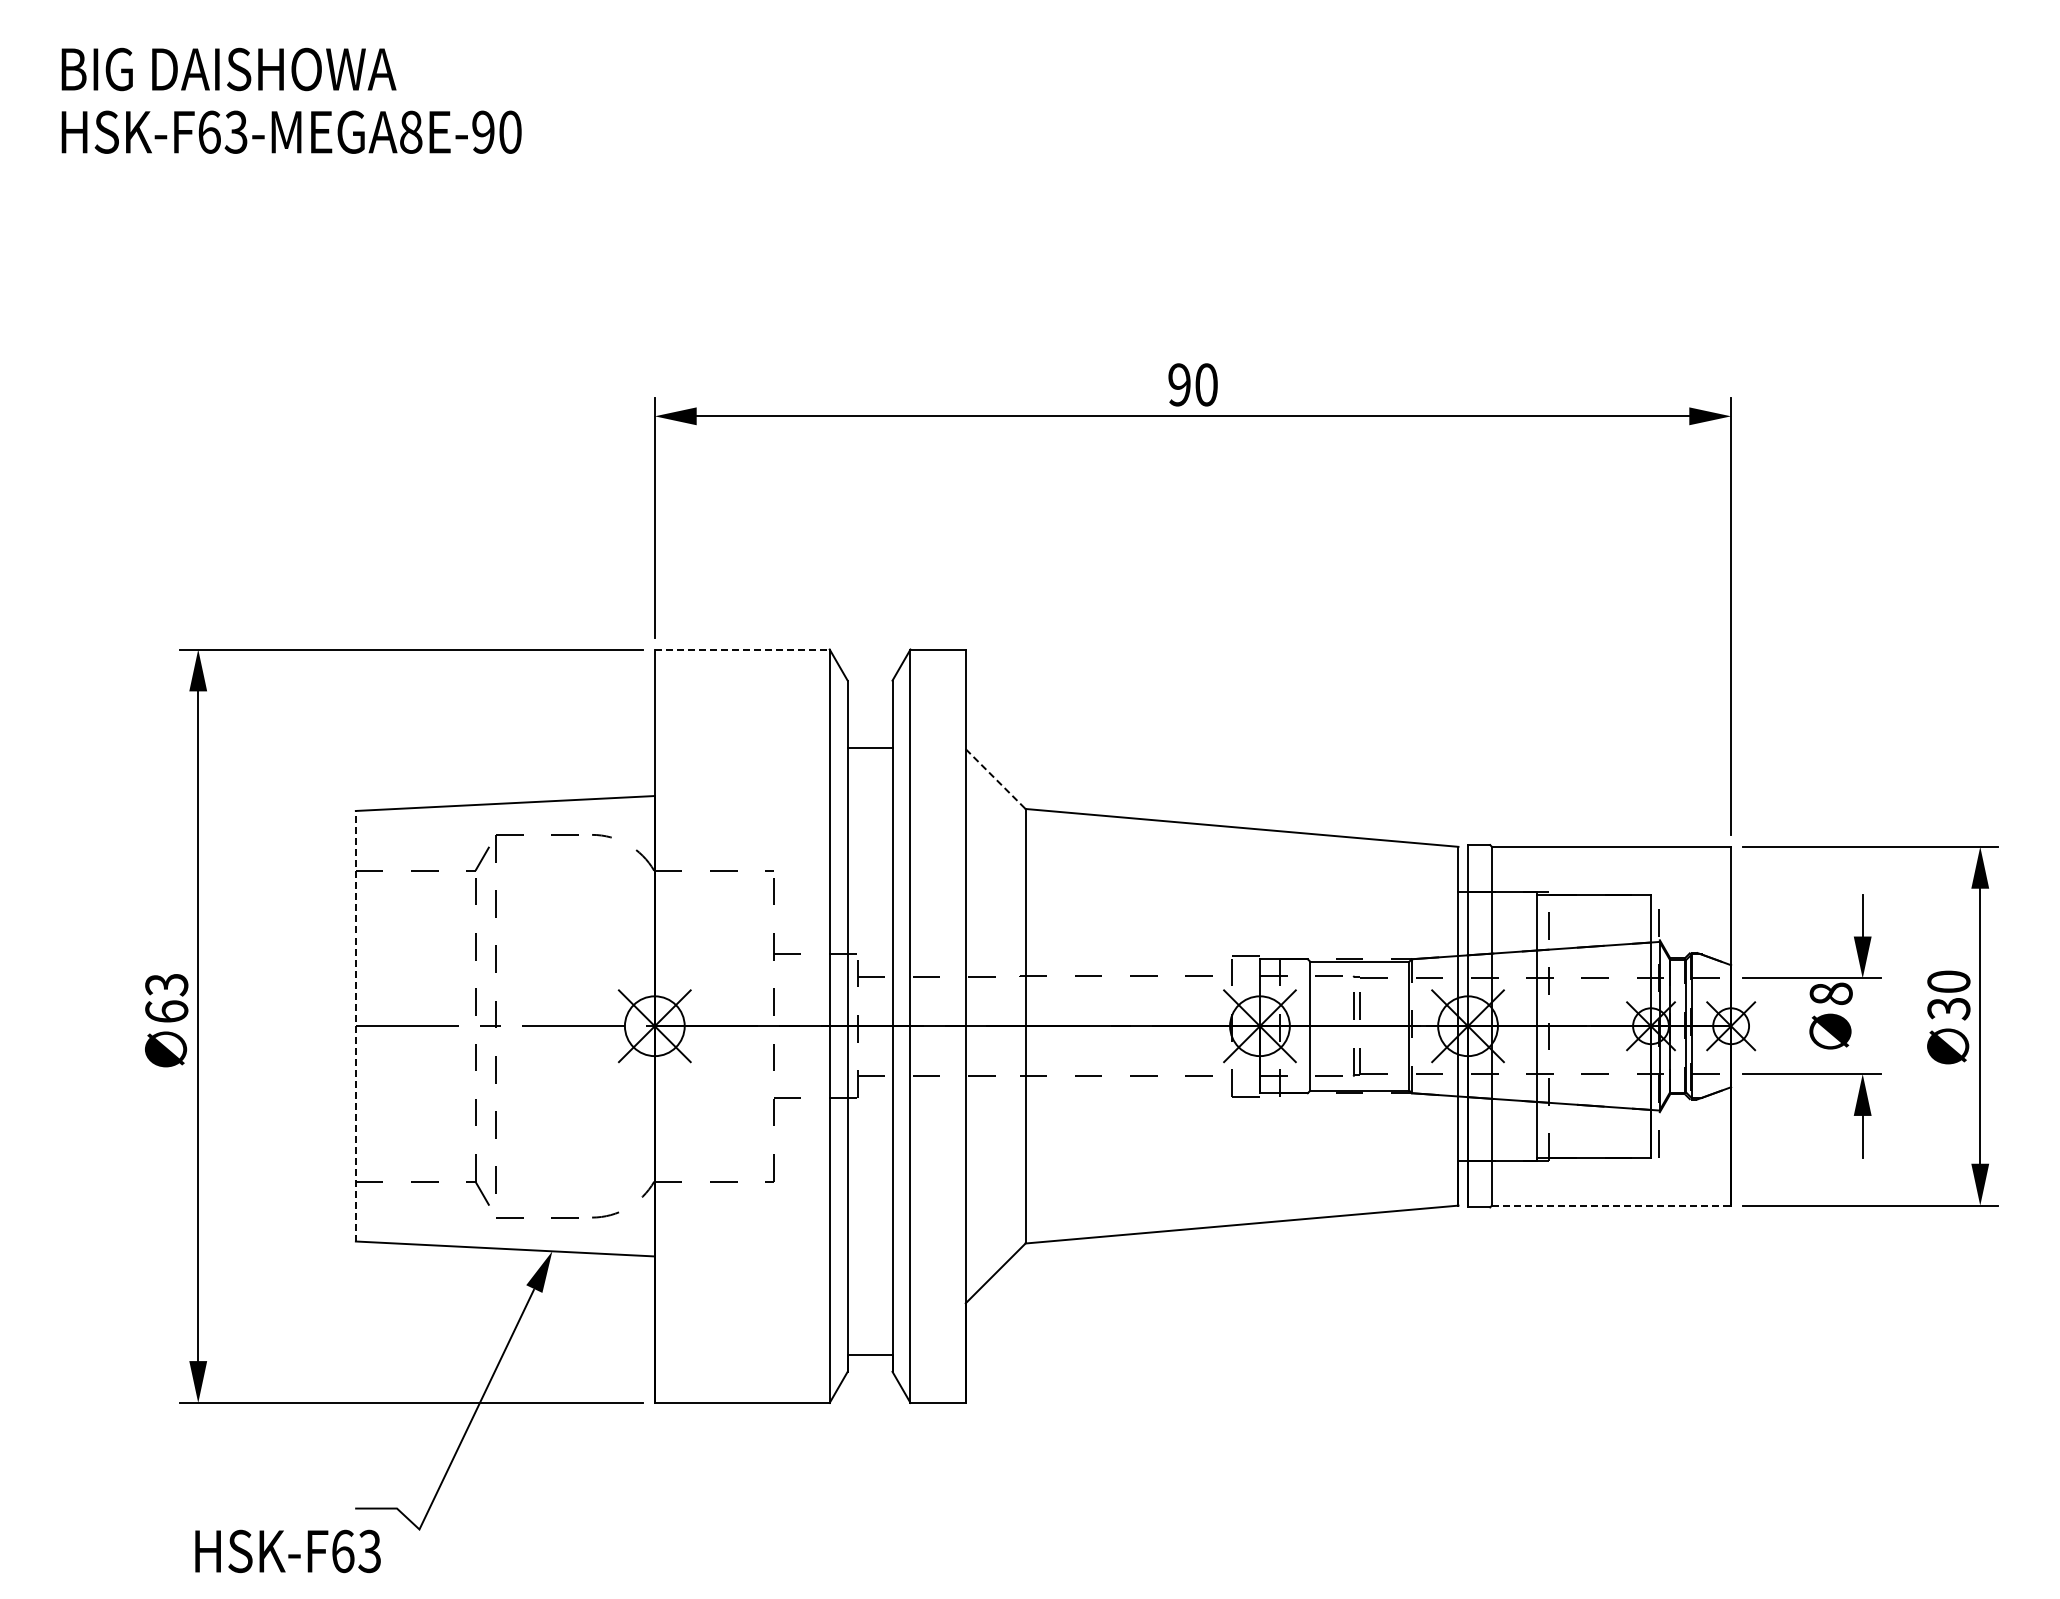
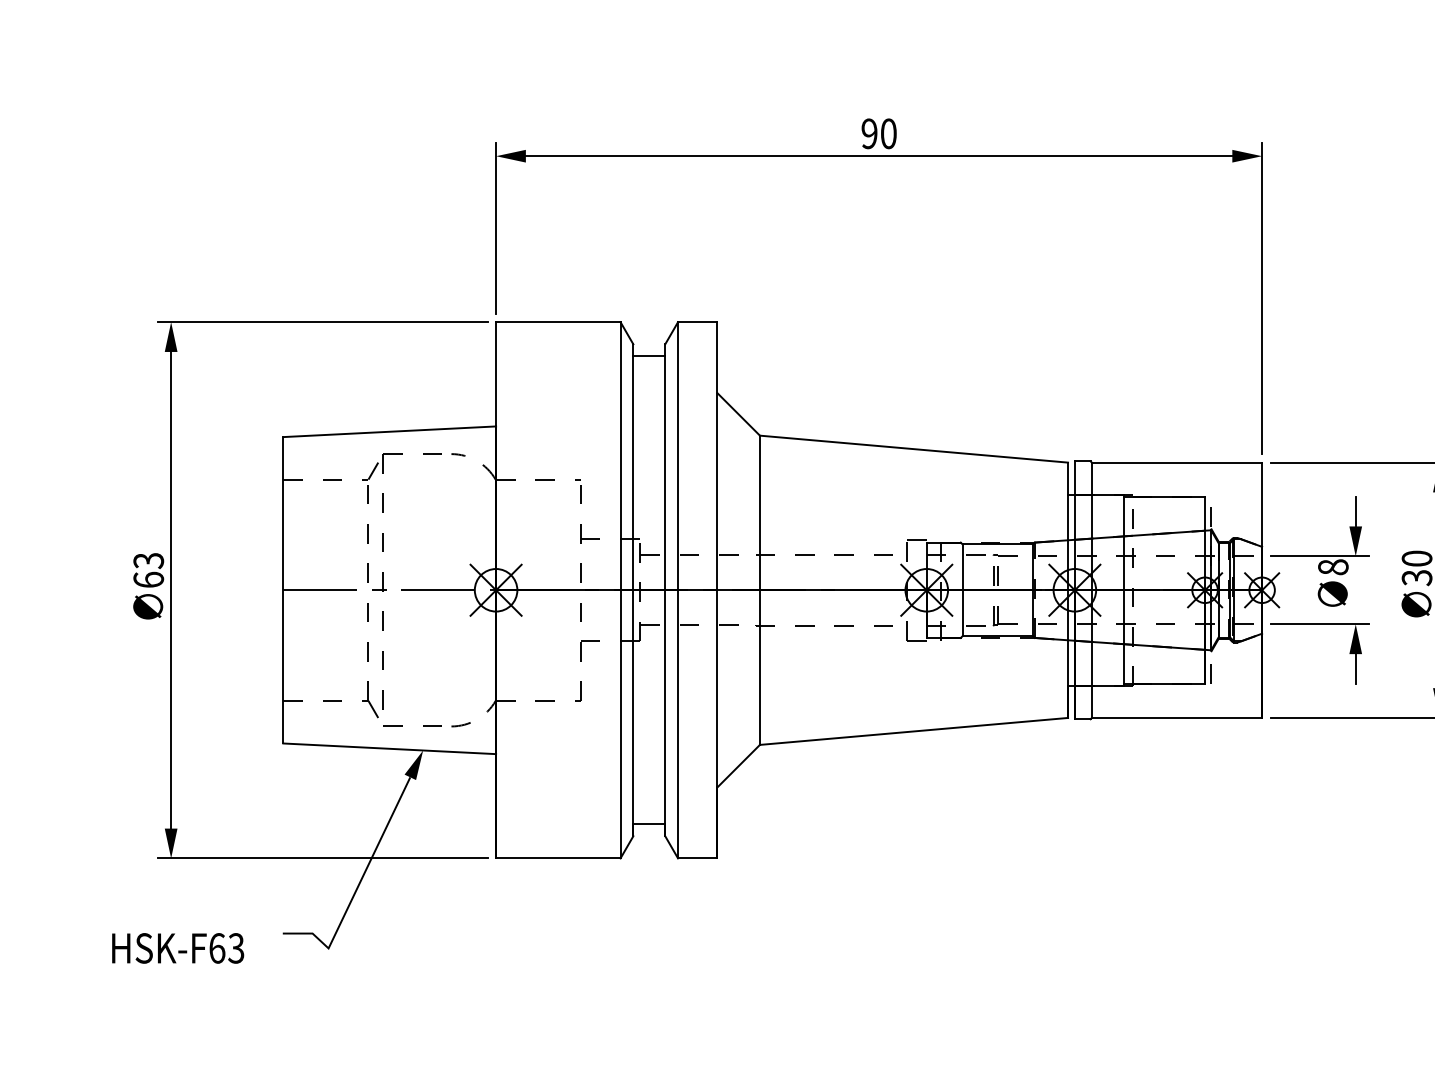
line: (742, 649) -> (558, 322), dashed -> solid
line: (869, 748) -> (648, 356), moved
line: (996, 779) -> (739, 414), dashed -> solid
line: (355, 1025) -> (283, 589), dashed -> solid
line: (1611, 1205) -> (1176, 717), dashed -> solid
text: (287, 1551) -> (177, 948), moved

